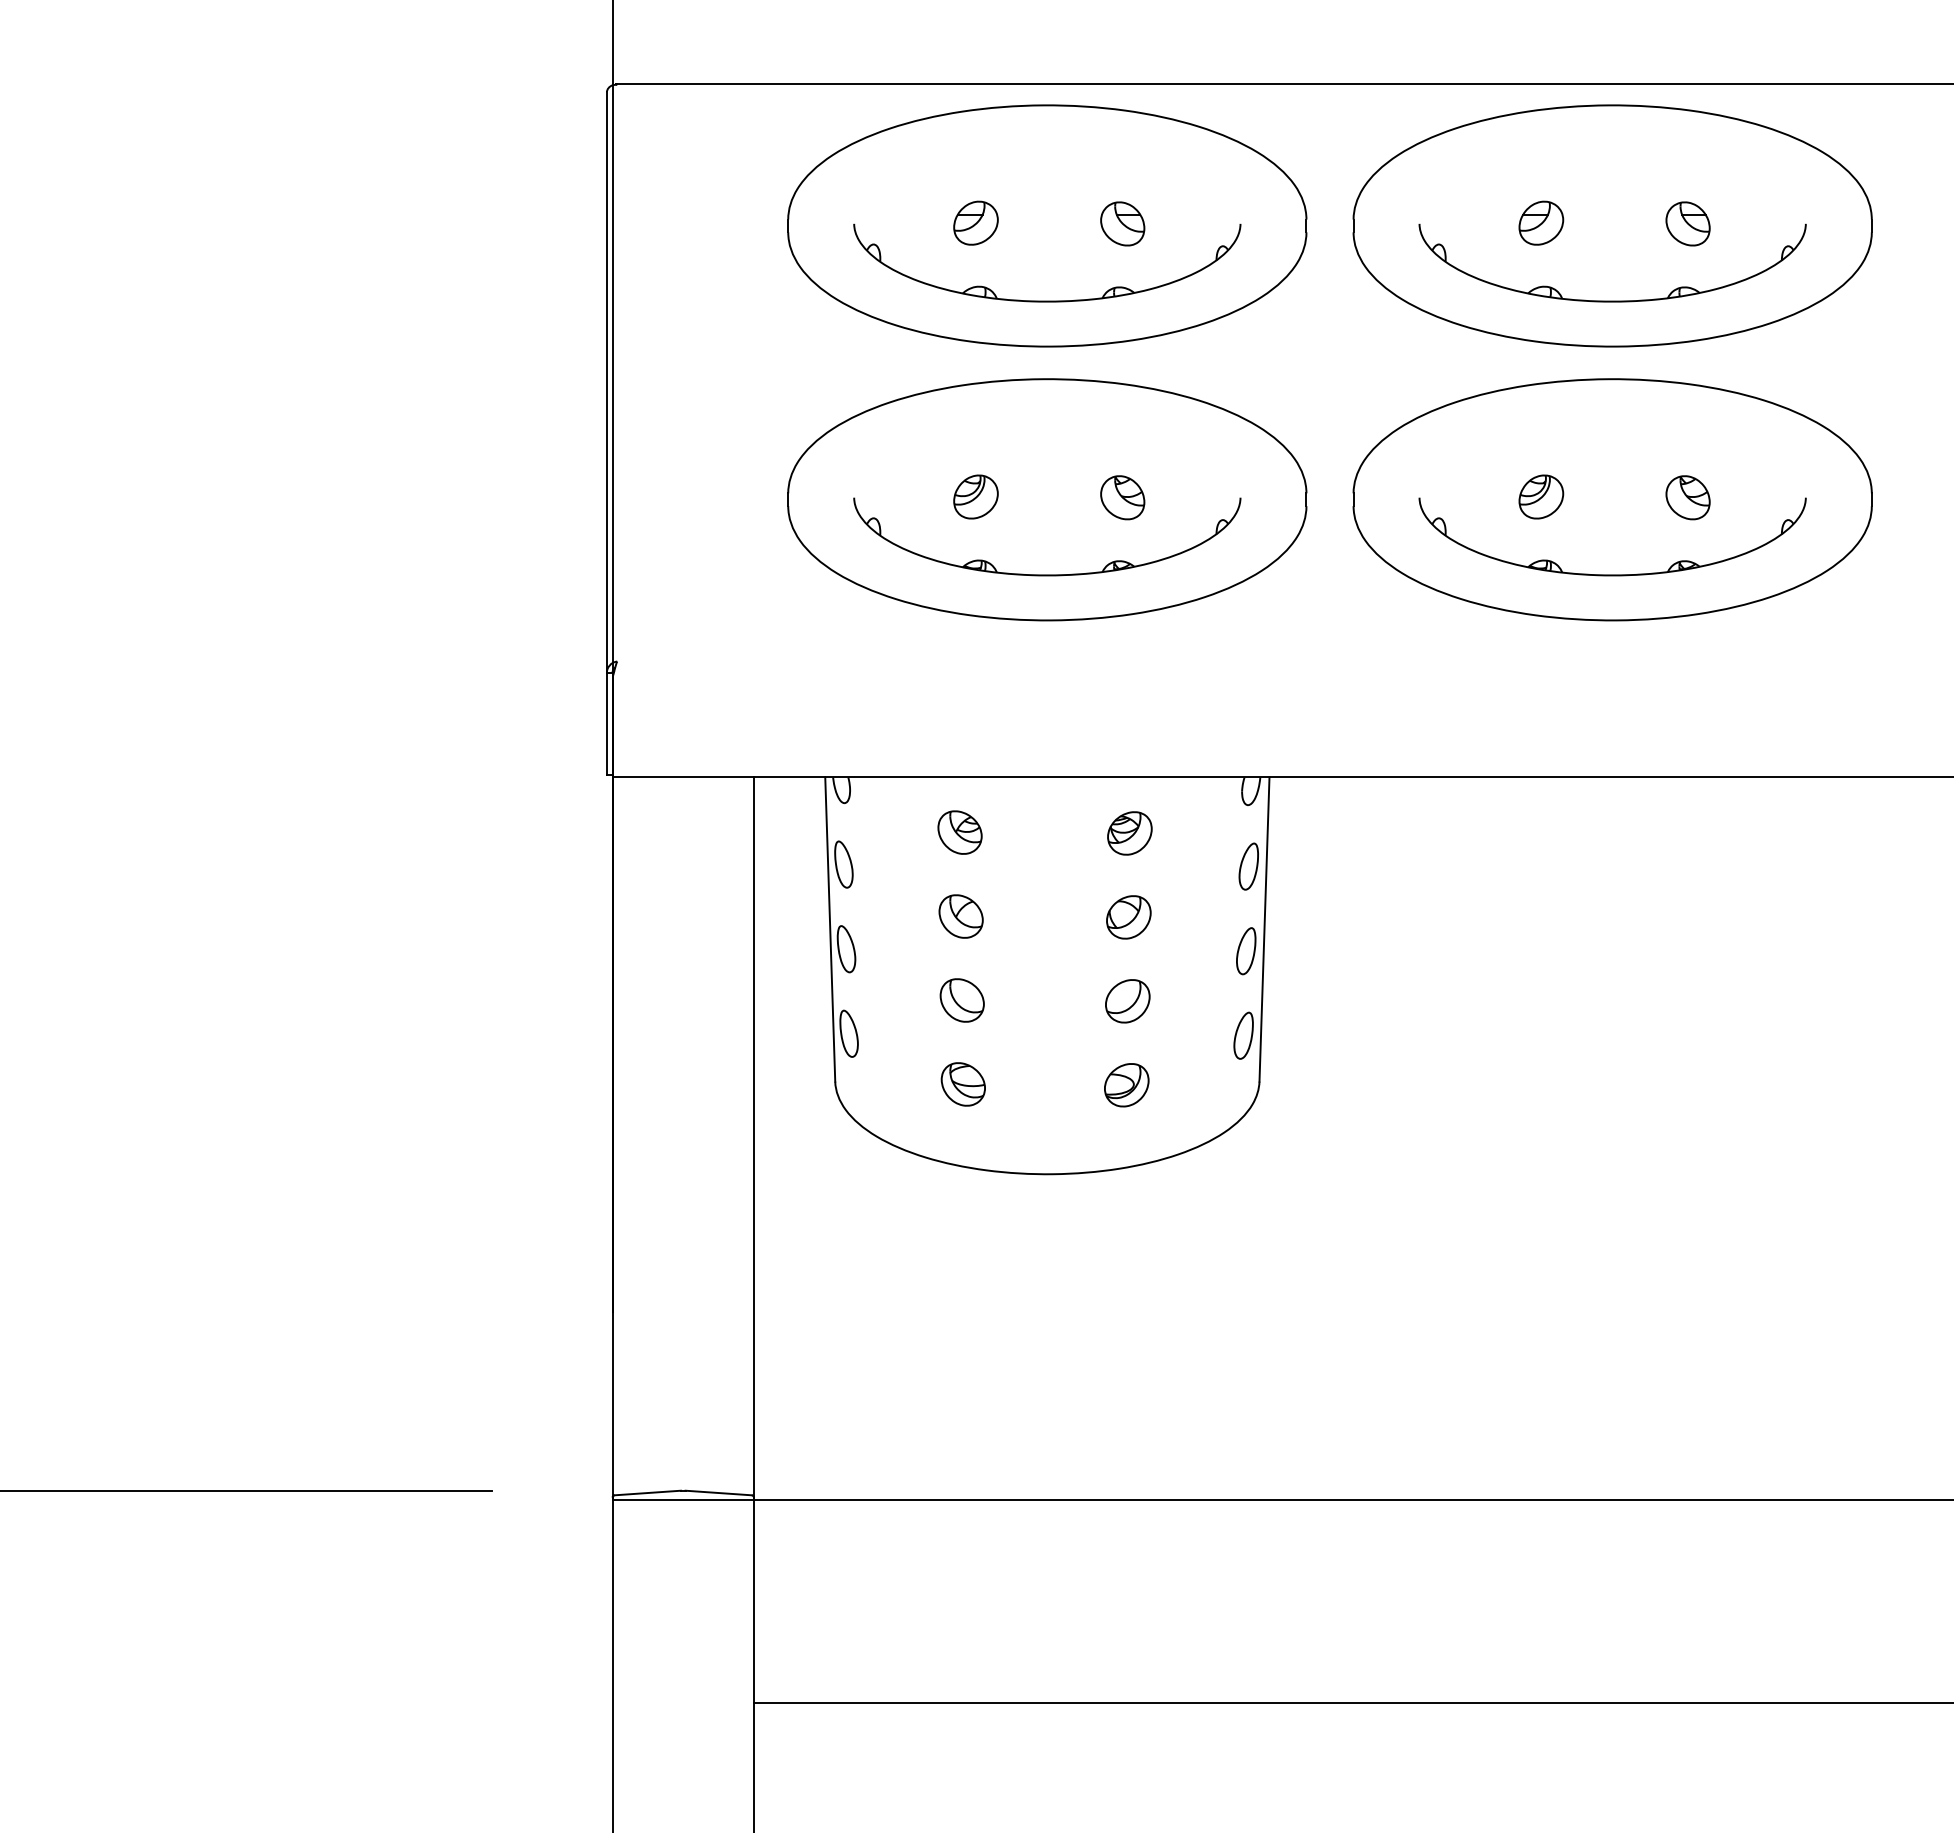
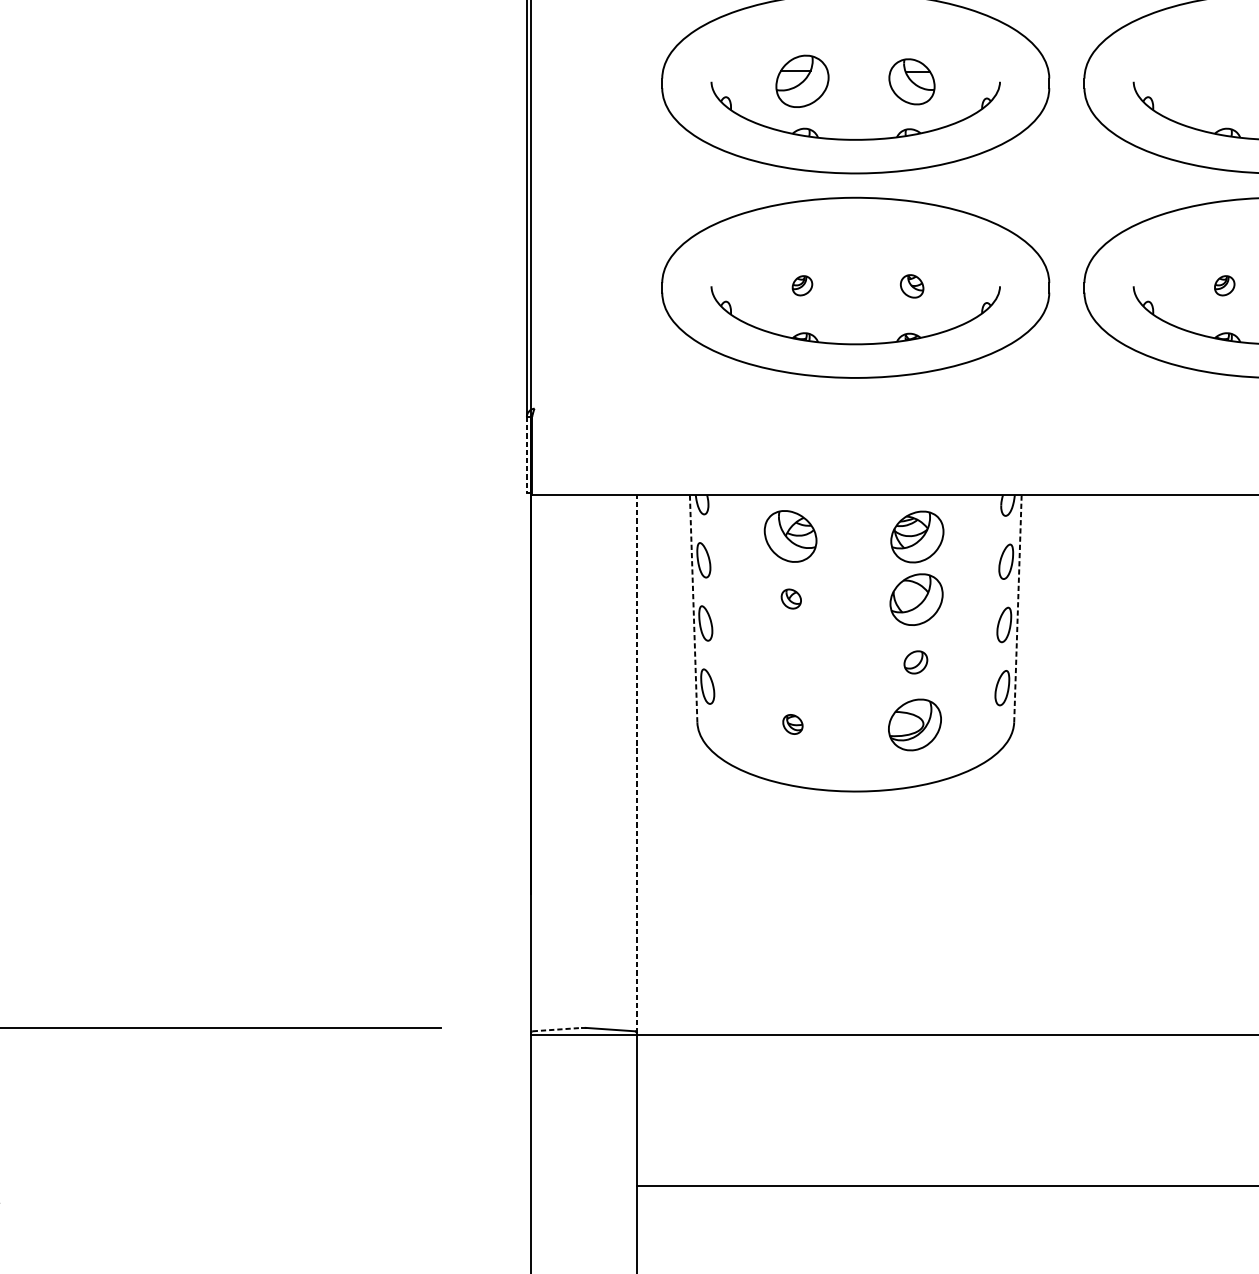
part: (975, 222) -> (802, 80), size x1.6
part: (1541, 222) -> (1224, 80), removed
part: (1122, 223) -> (911, 81), size x1.4
part: (975, 496) -> (802, 285), size x0.6
part: (1541, 496) -> (1224, 285), size x0.6
part: (1122, 497) -> (911, 286), size x0.7
line: (606, 724) -> (526, 455), solid -> dashed
part: (959, 832) -> (790, 536), size x1.6
part: (1129, 833) -> (917, 537), size x1.6
part: (960, 916) -> (790, 599), size x0.6
part: (1128, 917) -> (916, 599), size x1.6
line: (830, 929) -> (693, 608), solid -> dashed
line: (1264, 929) -> (1017, 608), solid -> dashed
part: (961, 1000) -> (791, 661), removed
part: (1127, 1001) -> (915, 662), size x0.7
part: (962, 1084) -> (792, 724), size x0.6
part: (1126, 1085) -> (914, 725), size x1.6
line: (753, 1137) -> (636, 764), solid -> dashed
line: (648, 1492) -> (557, 1029), solid -> dashed

